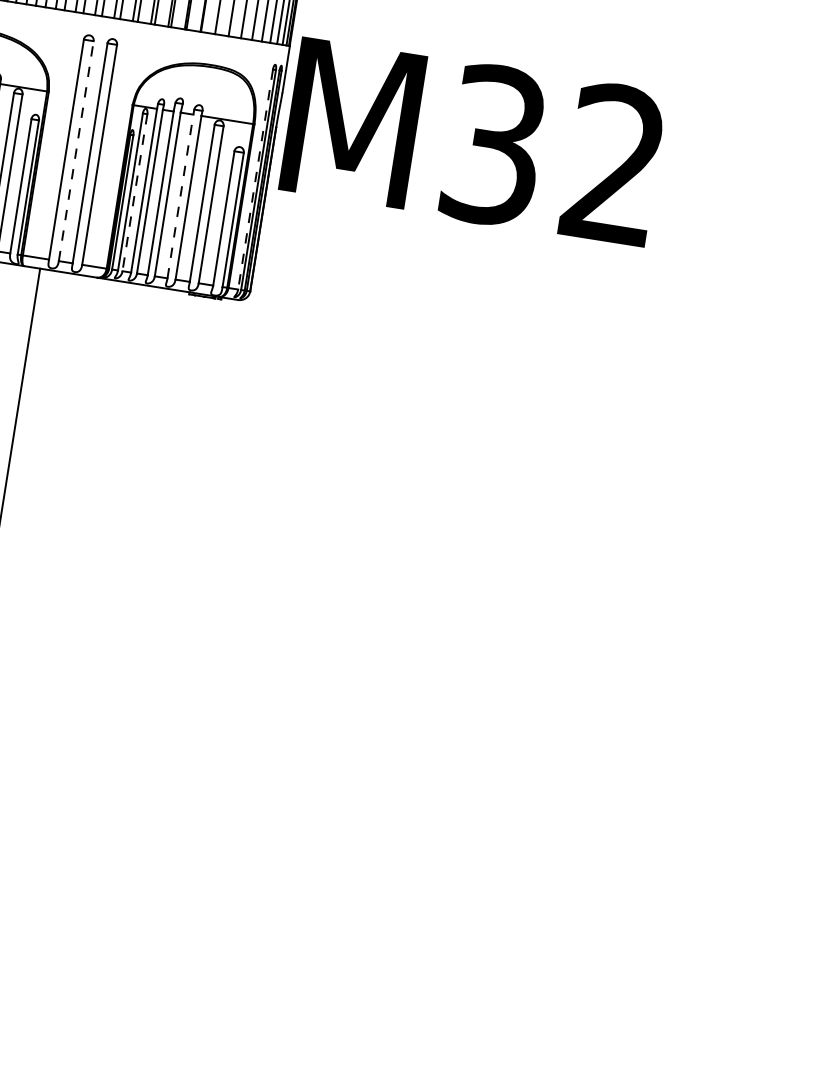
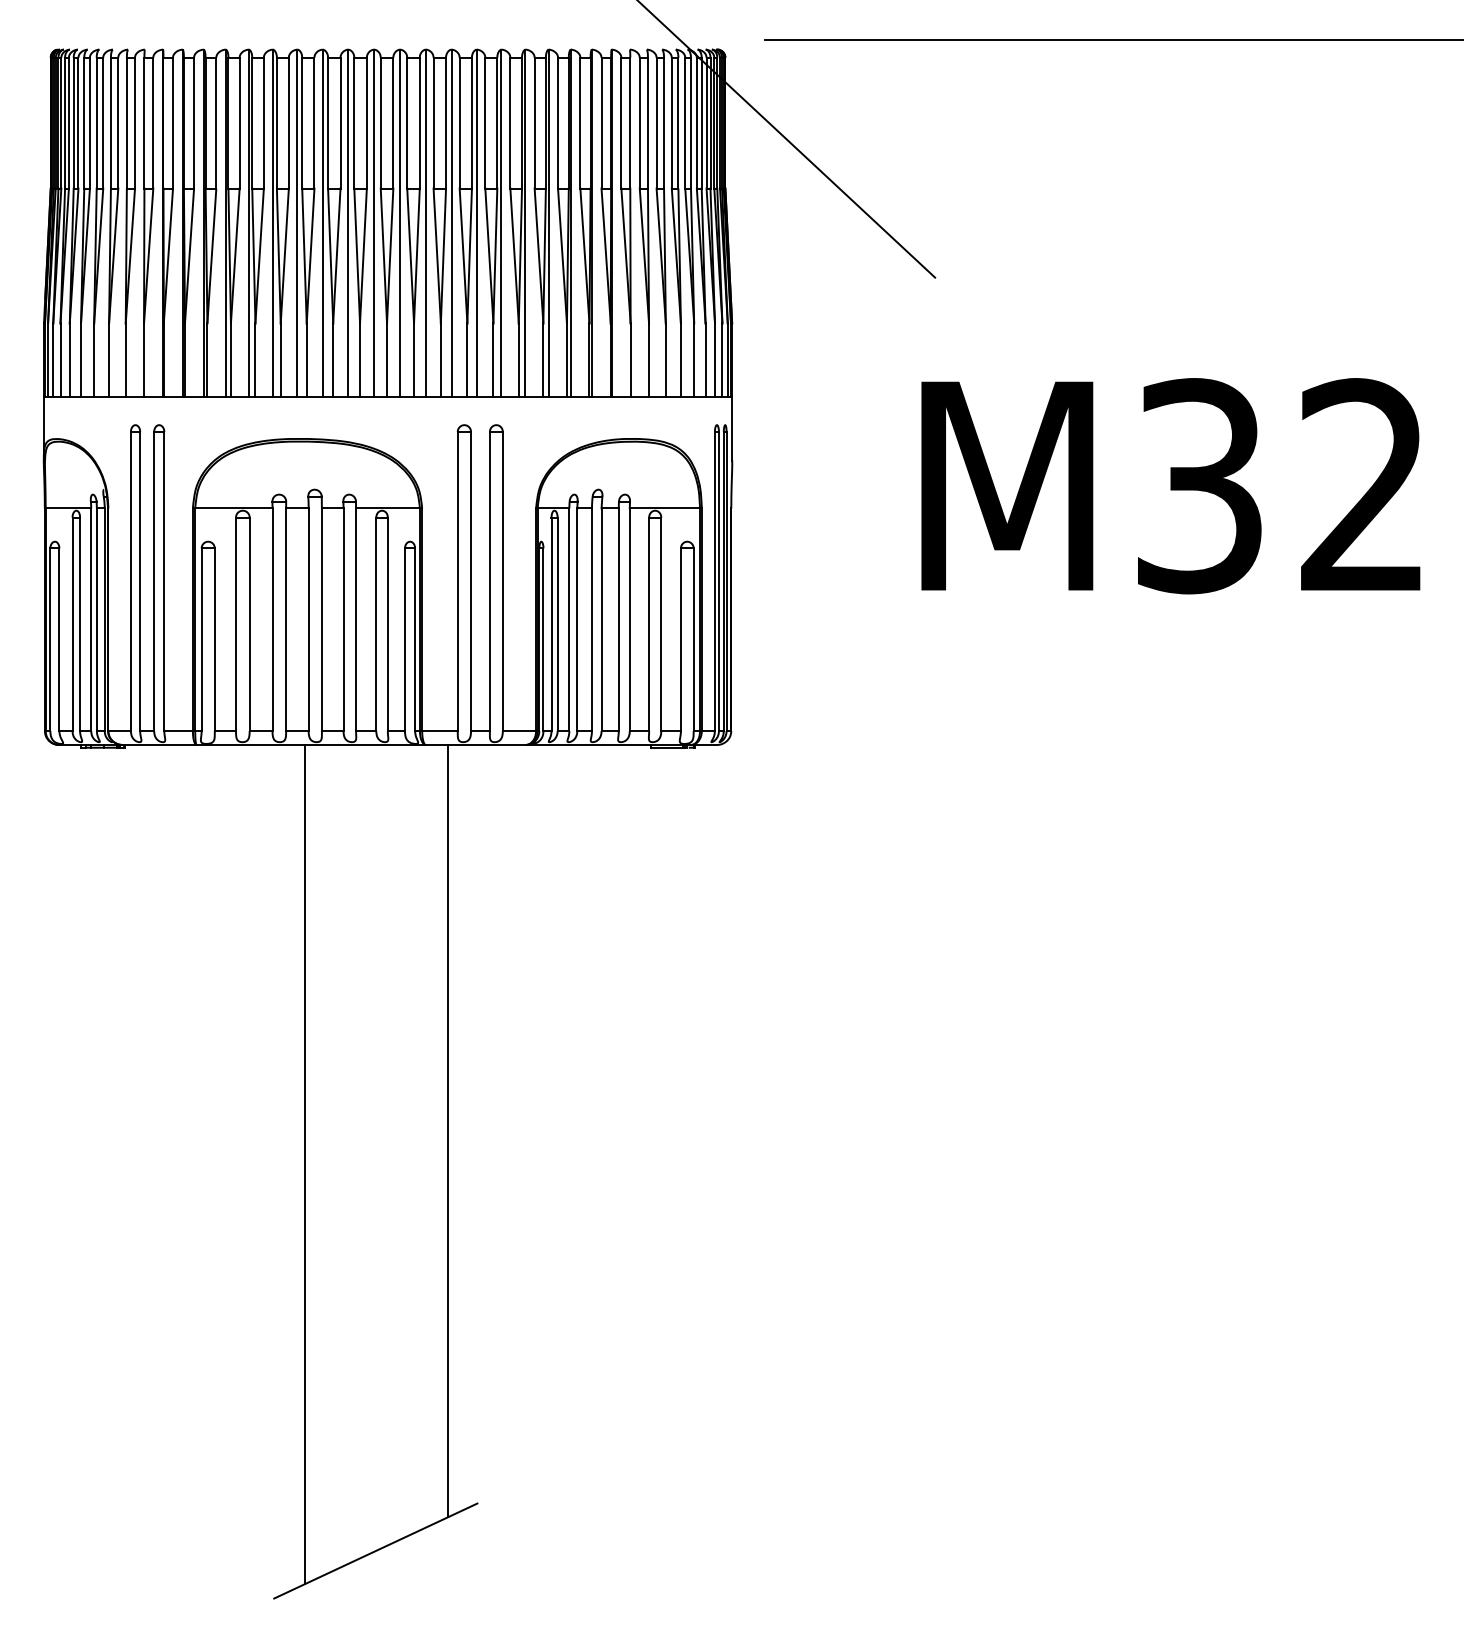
text: (473, 142) -> (1170, 486), moved
line: (76, 151) -> (471, 581), dashed -> solid
line: (255, 179) -> (714, 581), dashed -> solid
line: (134, 192) -> (557, 624), dashed -> solid
line: (180, 196) -> (618, 619), dashed -> solid

